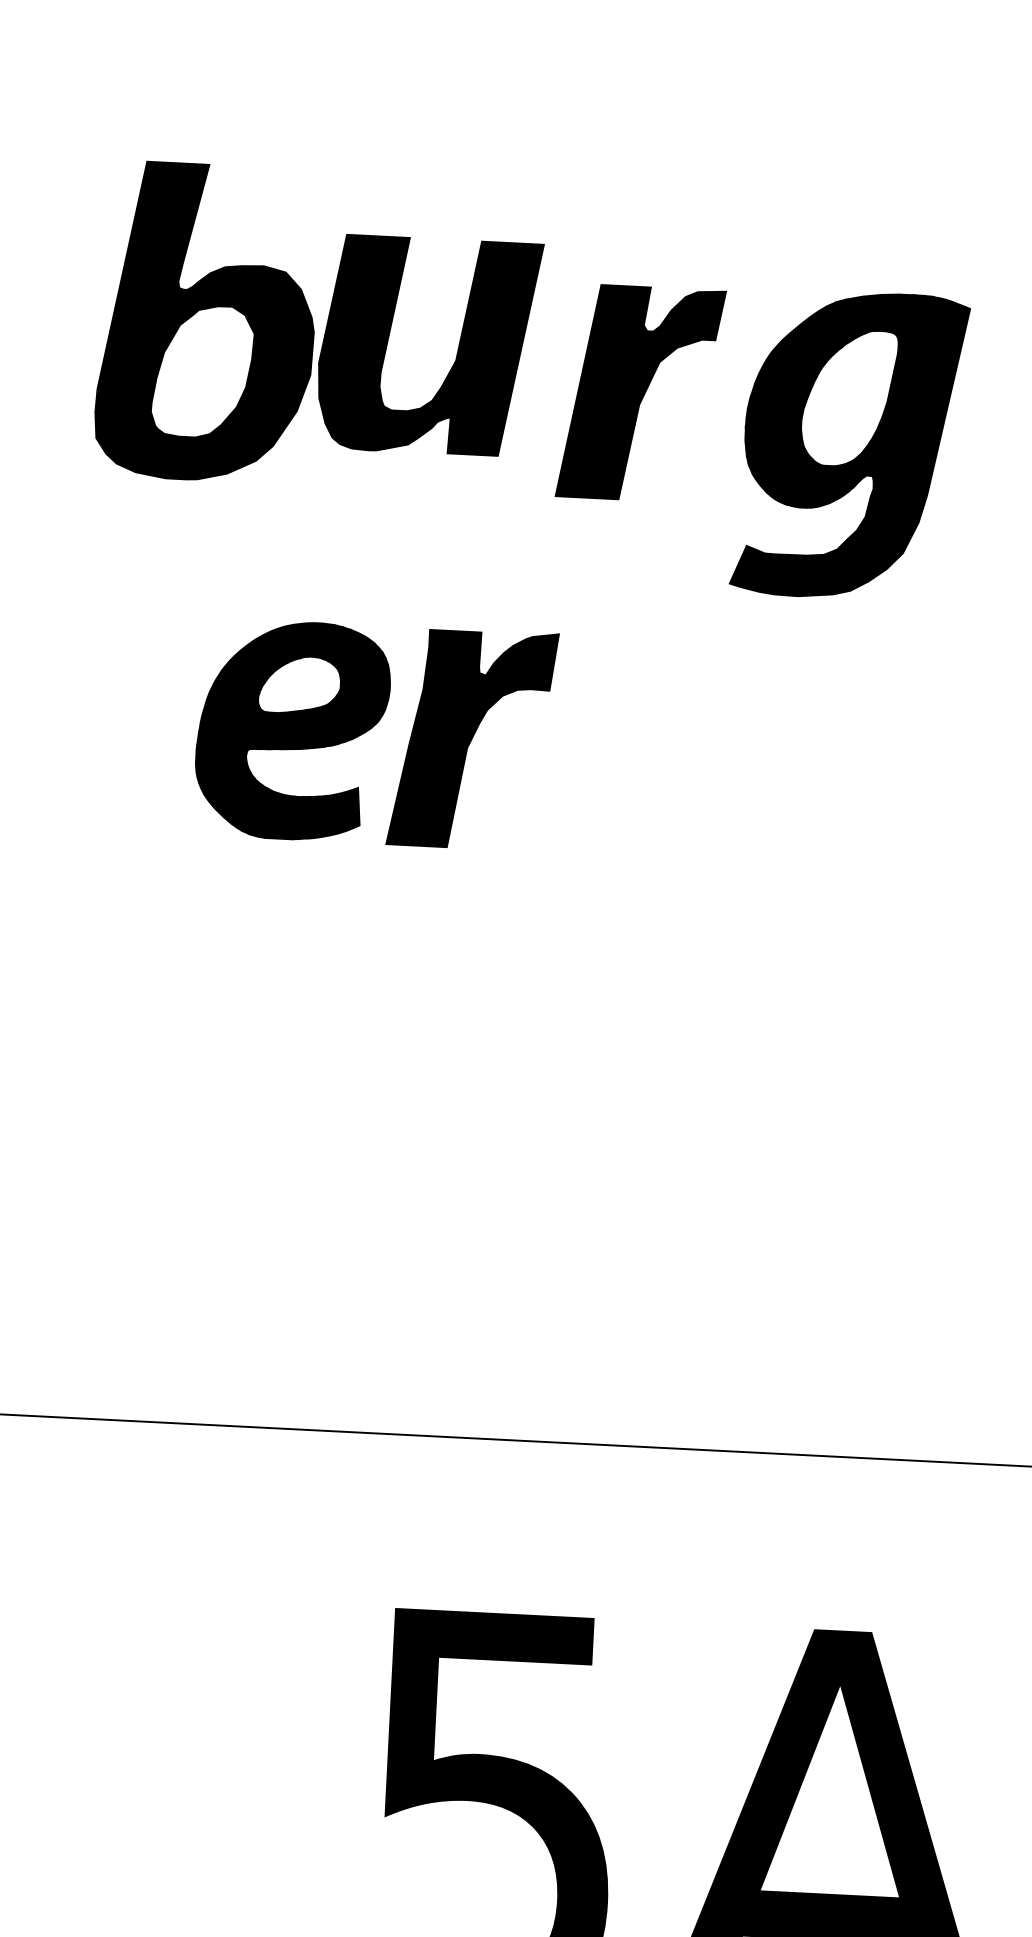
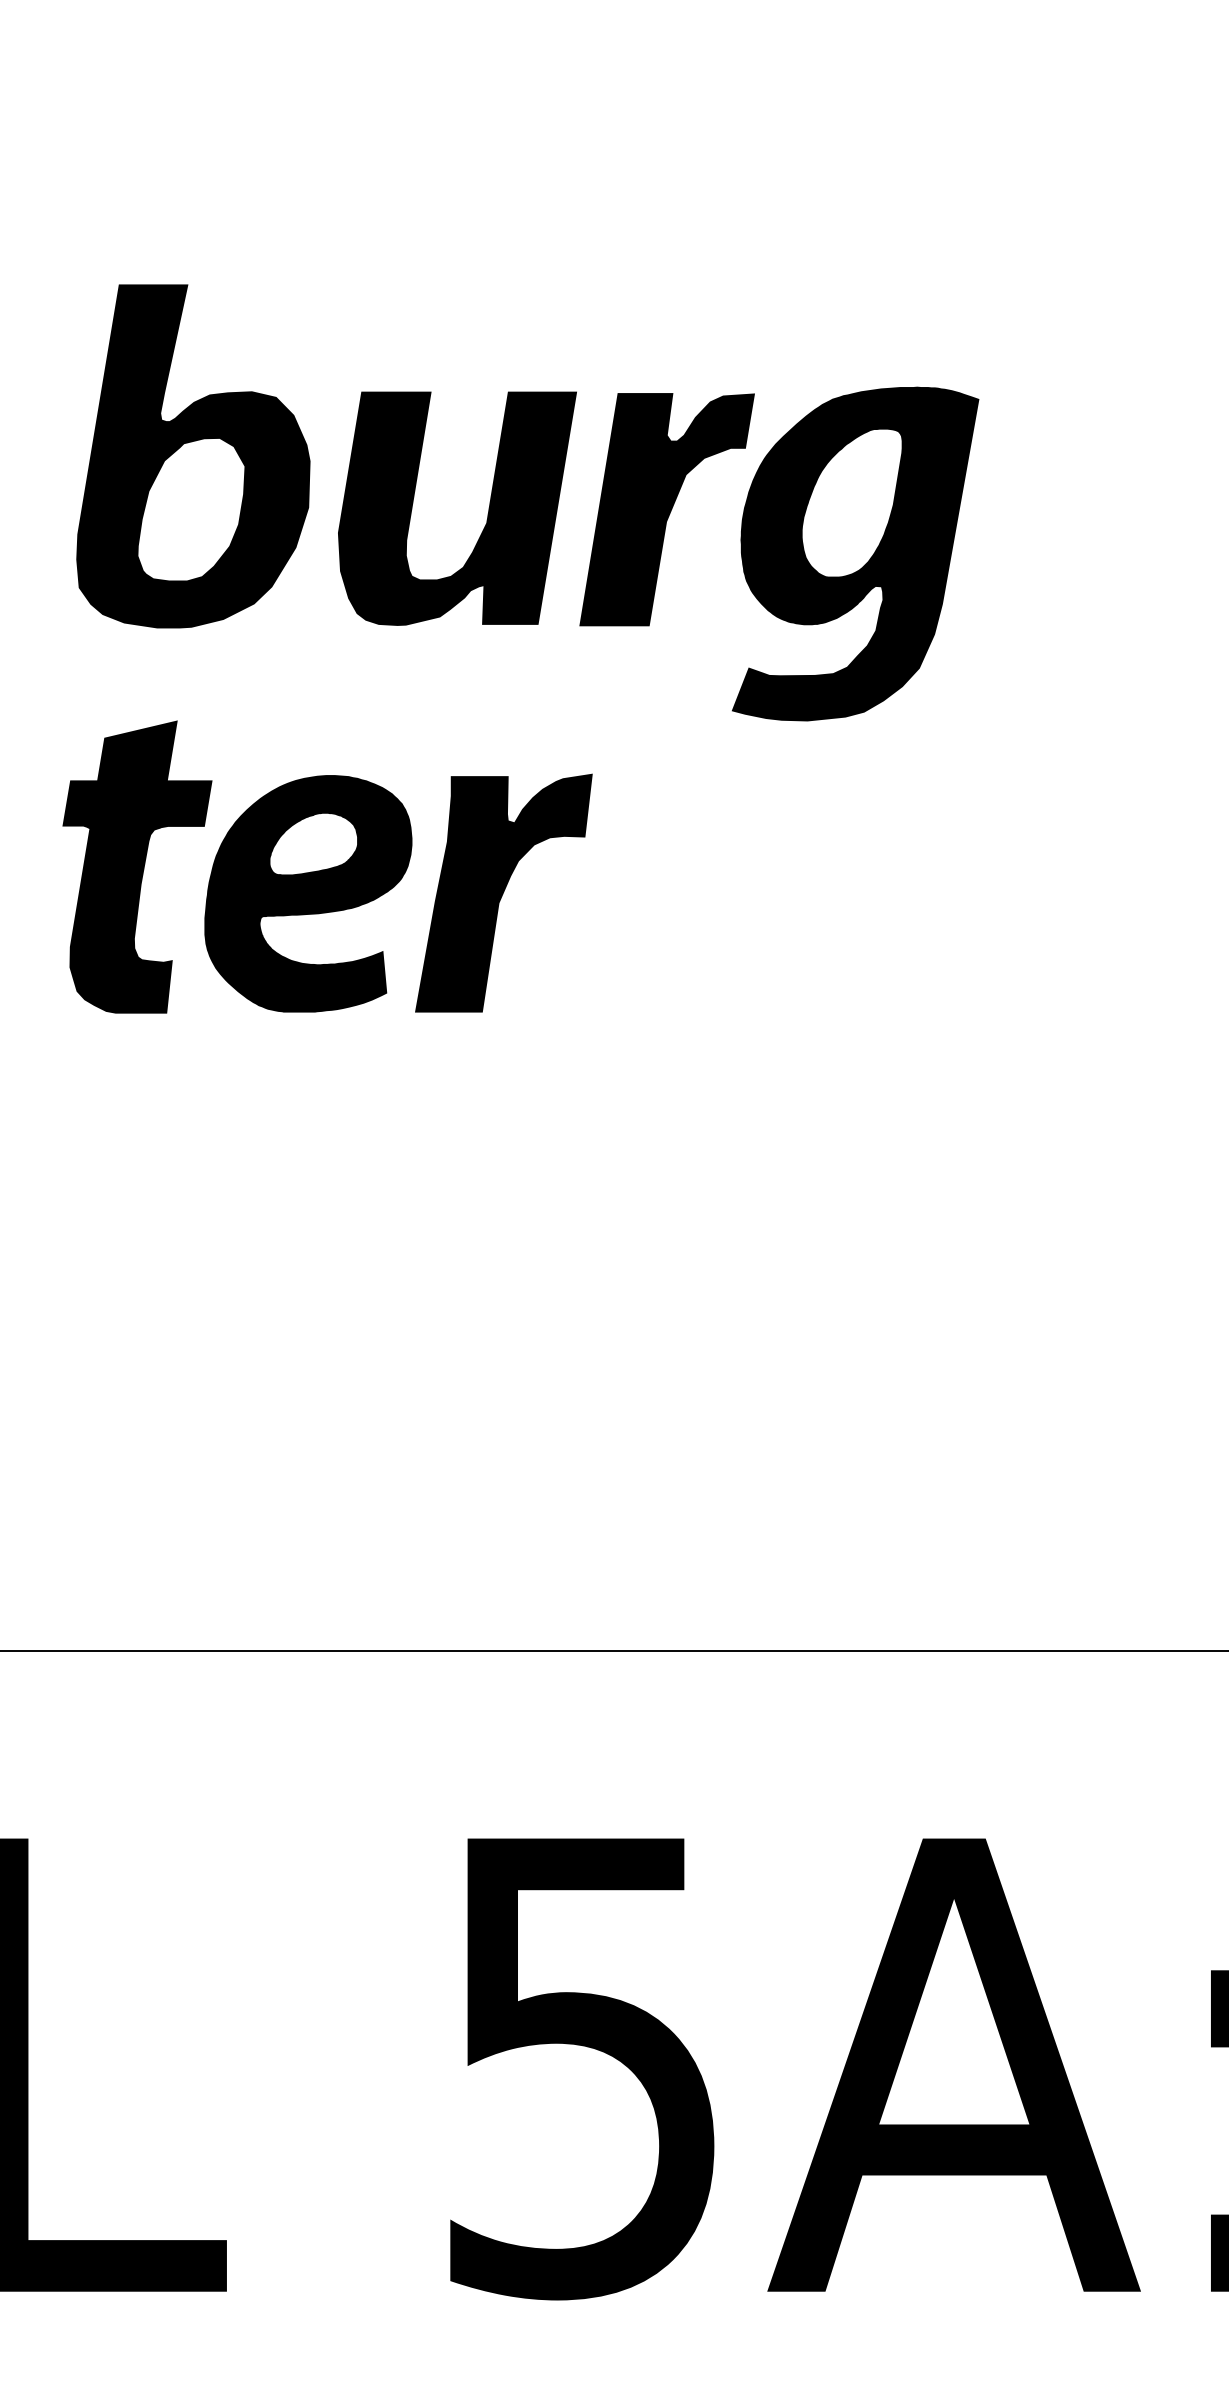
part: (456, 352) -> (487, 514), moved
part: (849, 444) -> (855, 553), moved
part: (136, 697) -> (137, 866), added

